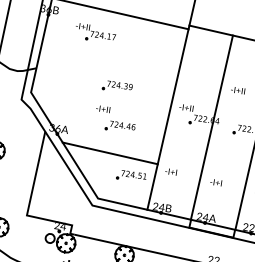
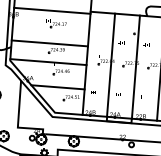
part: (97, 33) -> (56, 23), moved
line: (106, 71) -> (49, 43), added
line: (99, 105) -> (48, 62), added

